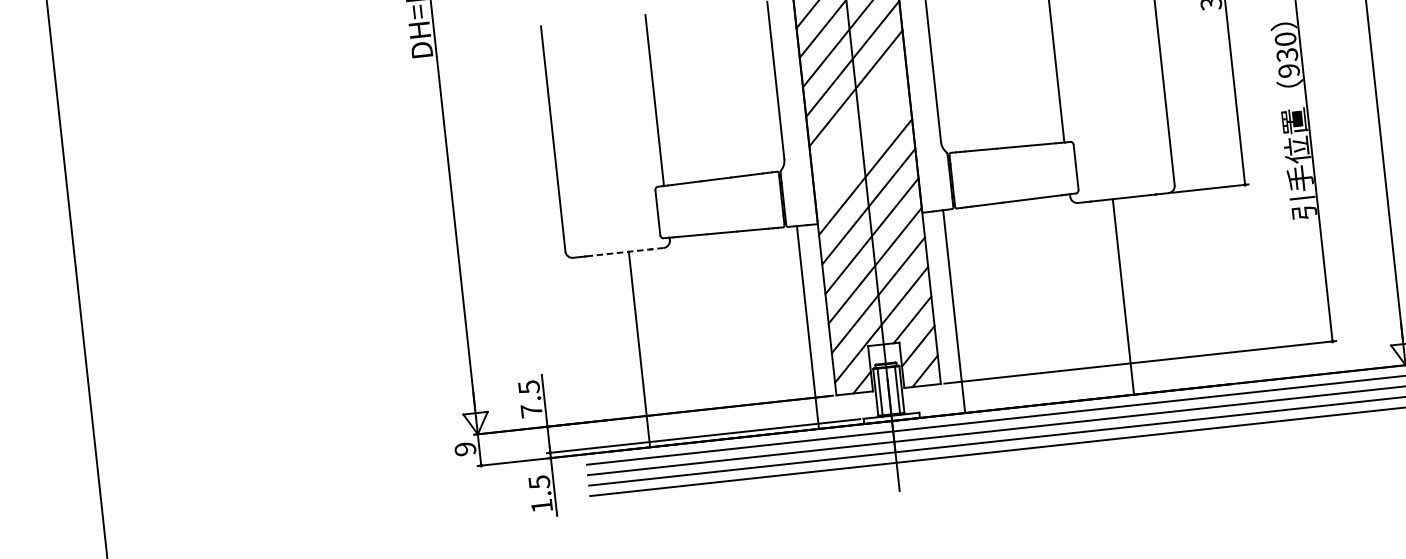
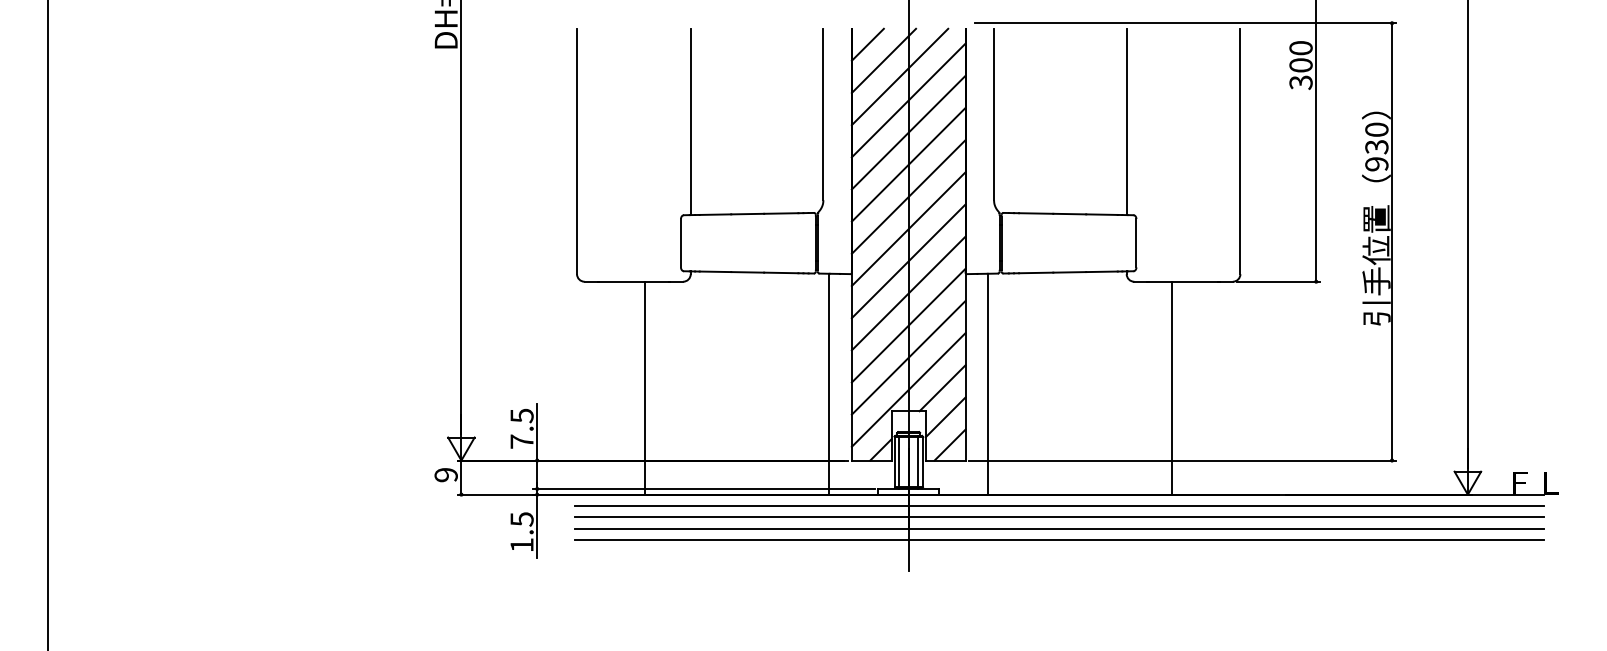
line: (858, 117) -> (908, 164), added
line: (862, 147) -> (908, 196), added
line: (624, 252) -> (640, 281), dashed -> solid

